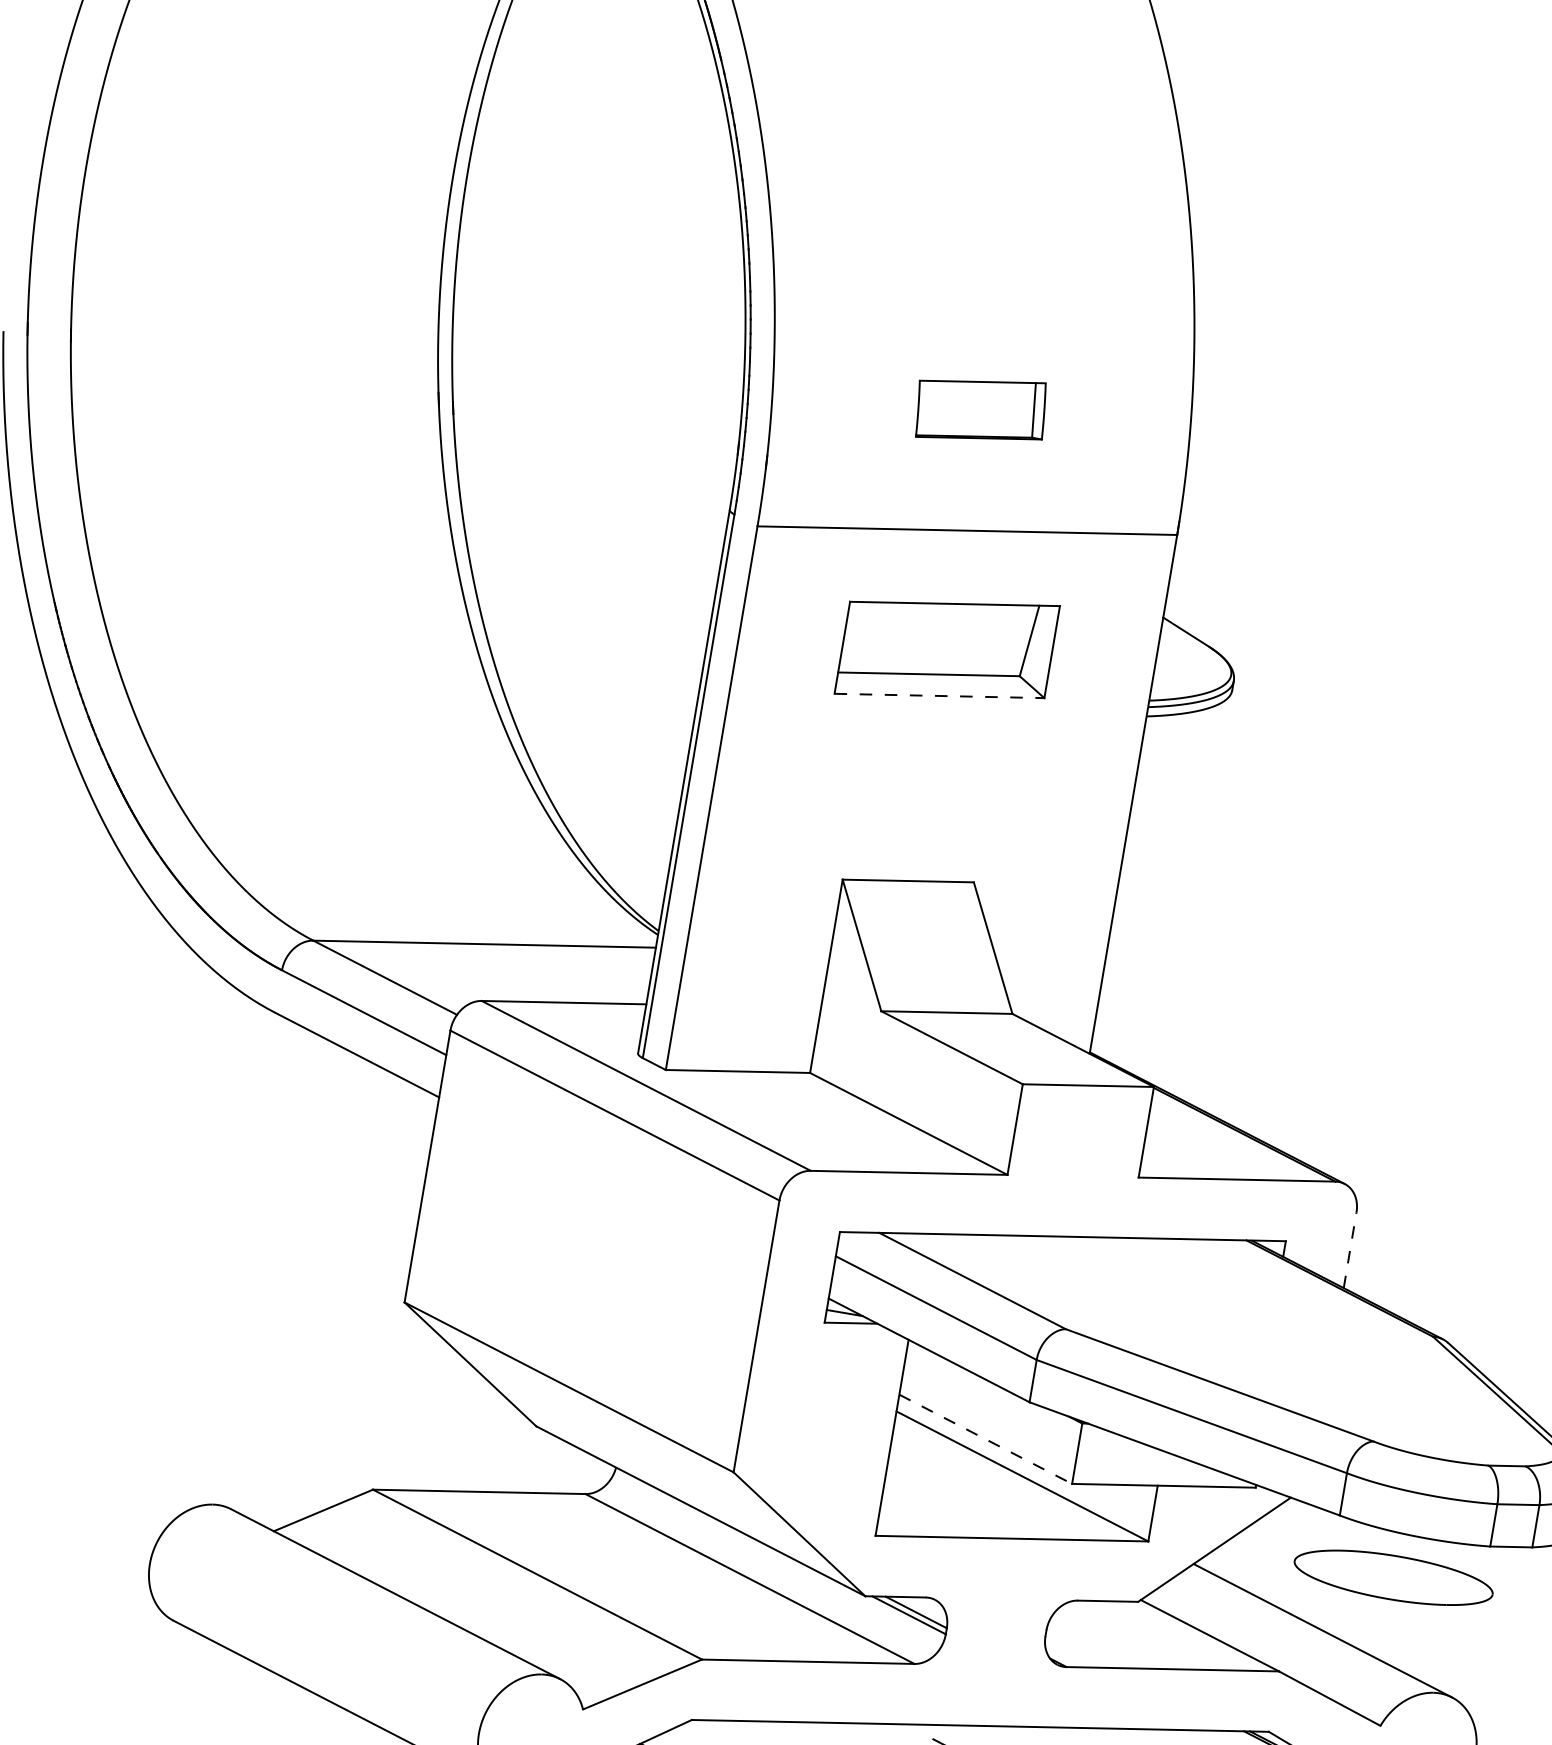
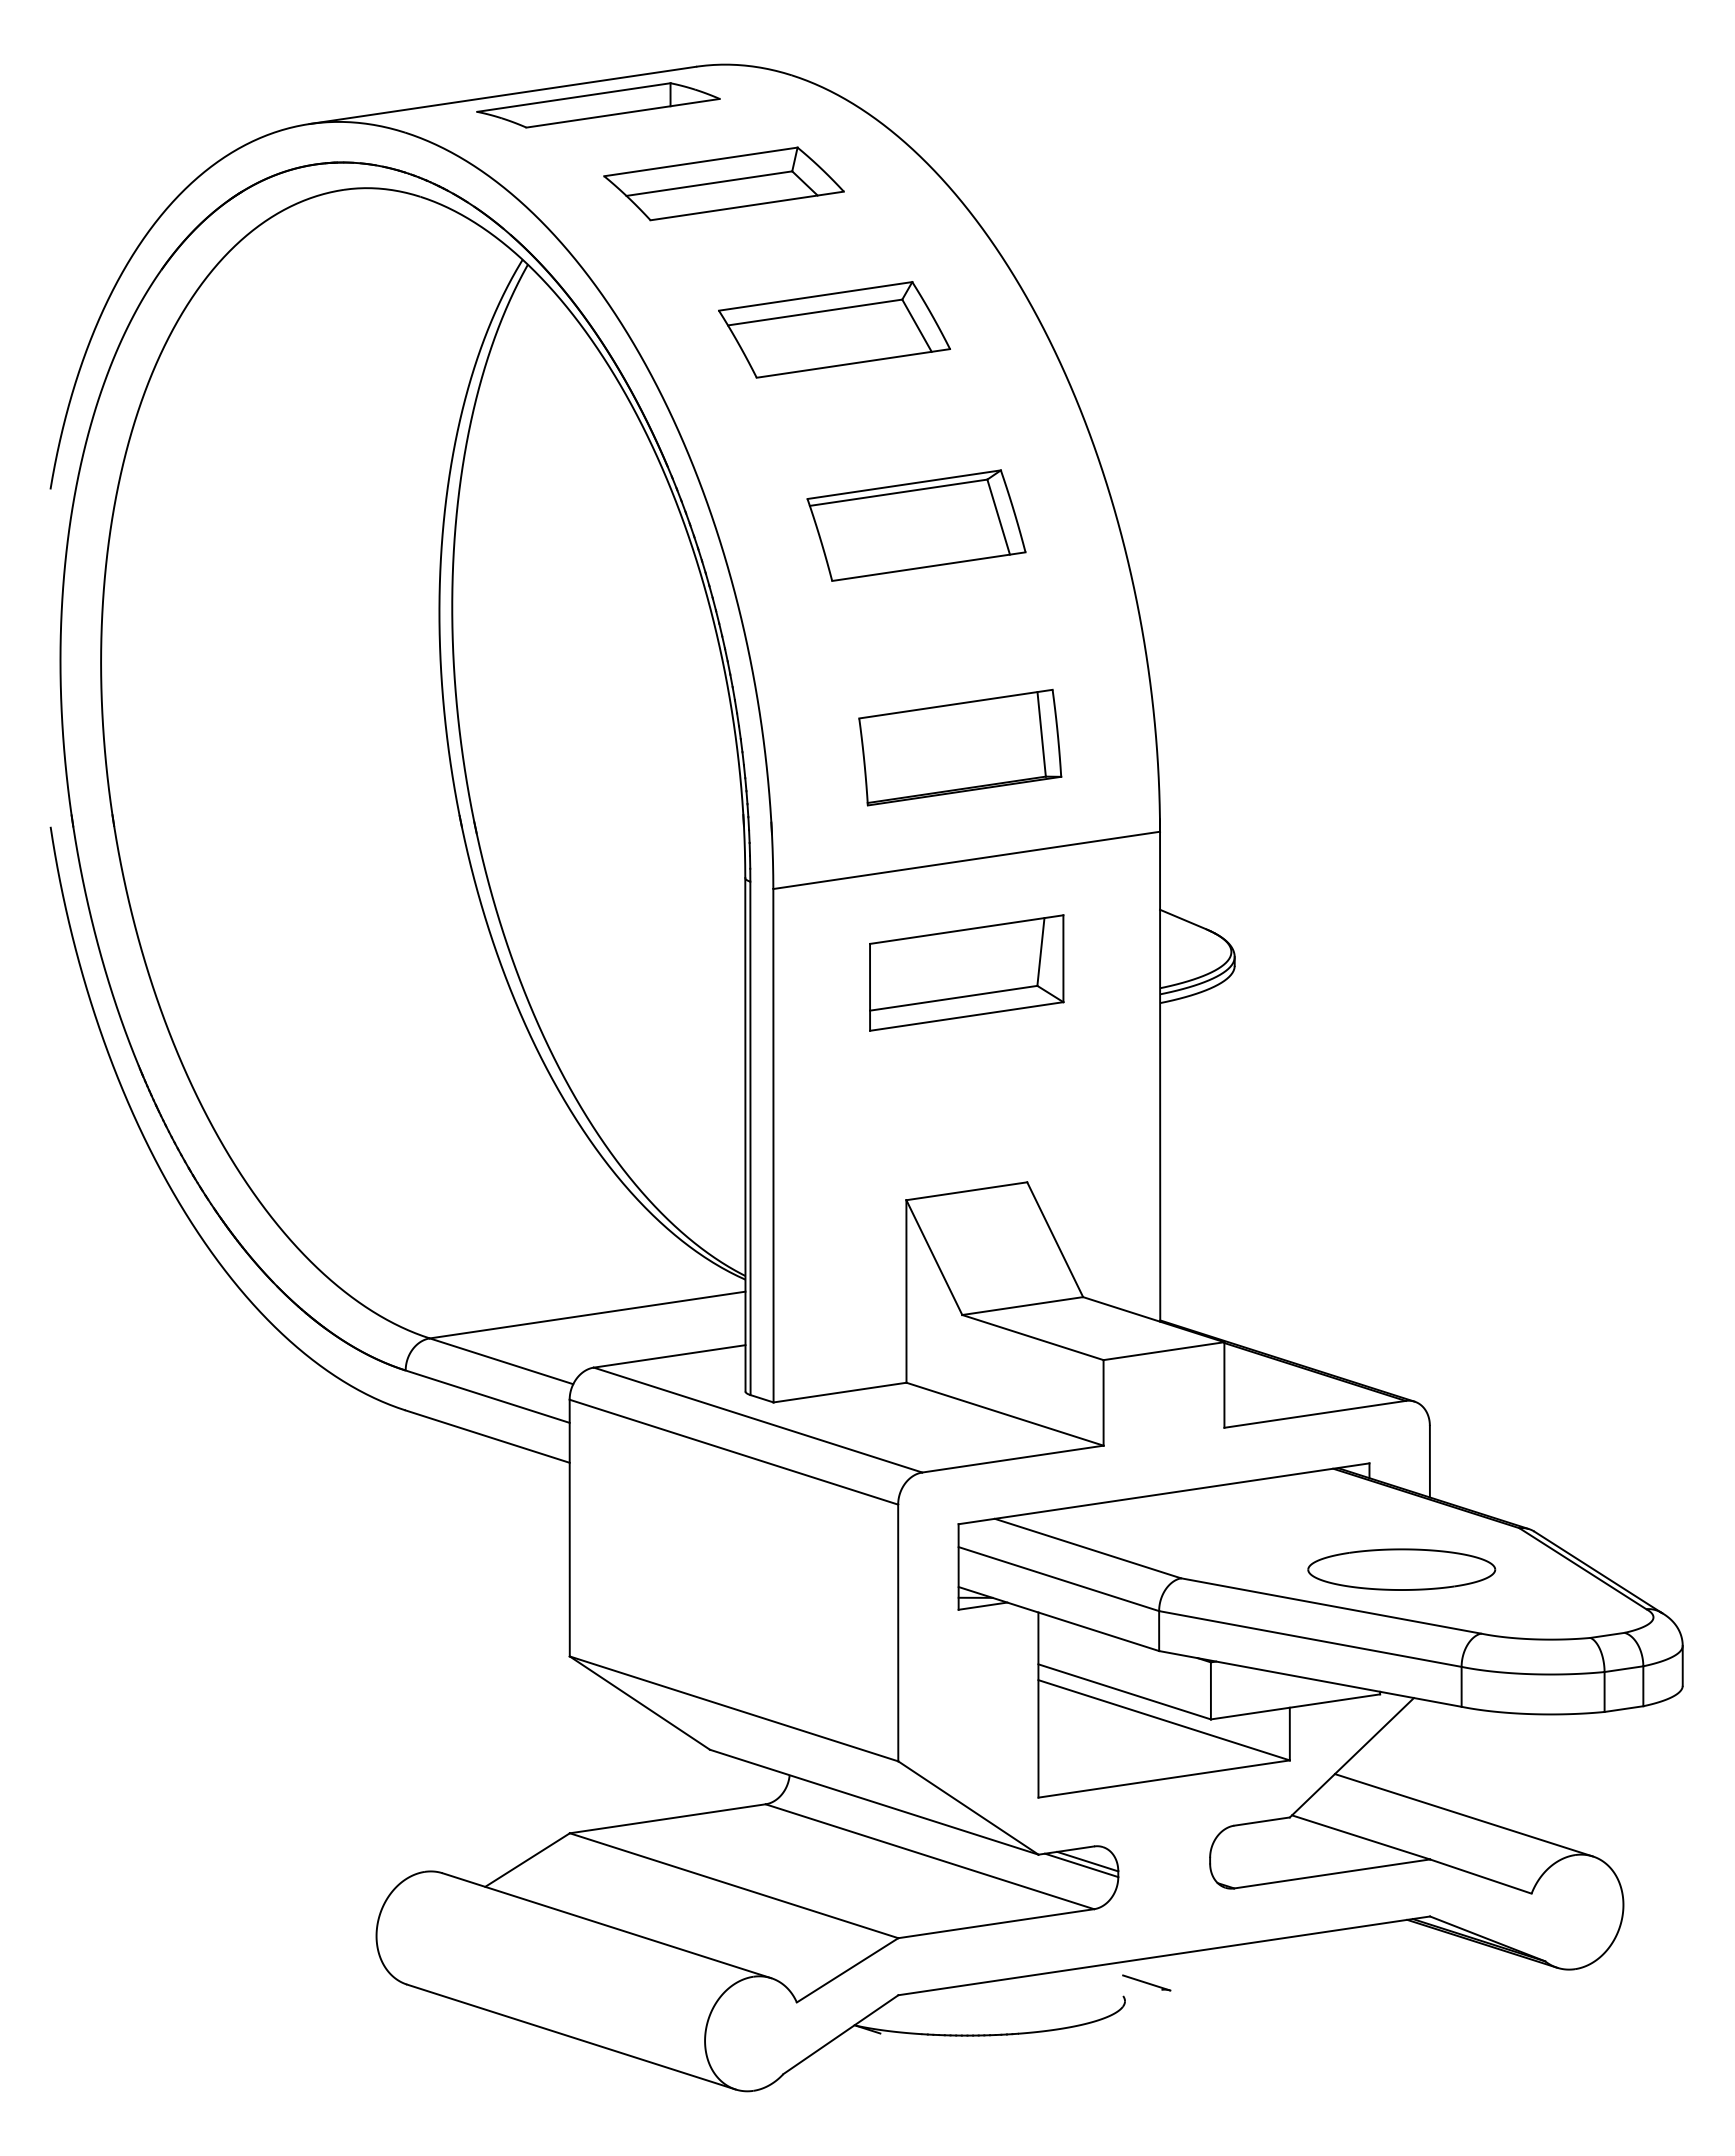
part: (974, 167) -> (916, 525), added
part: (981, 410) -> (960, 747), size x1.67
line: (939, 695) -> (966, 1016), dashed -> solid
line: (1349, 1249) -> (1429, 1461), dashed -> solid
line: (985, 1438) -> (1124, 1691), dashed -> solid
part: (1393, 1577) -> (1401, 1569), moved

